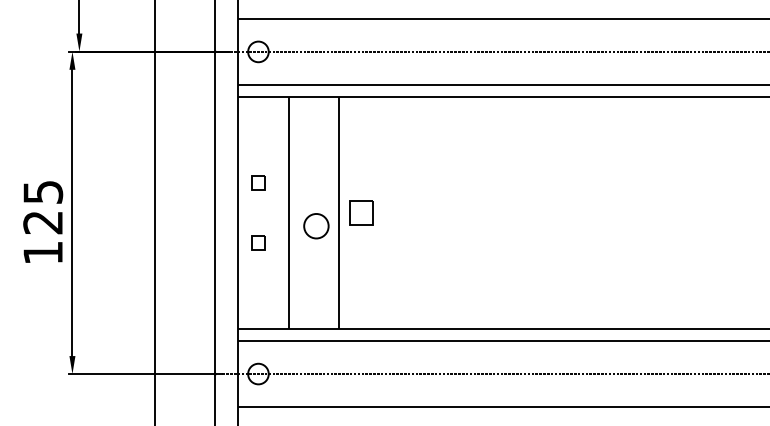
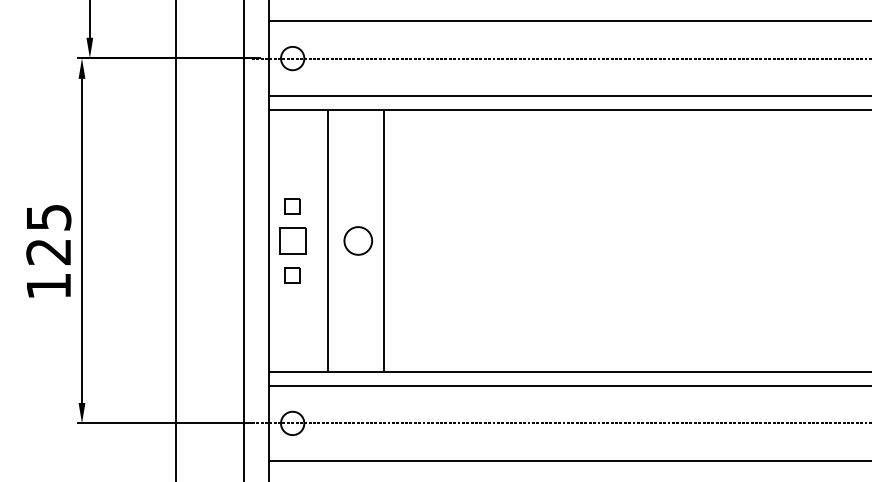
part: (361, 212) -> (292, 240), moved
part: (316, 225) -> (358, 240), moved

